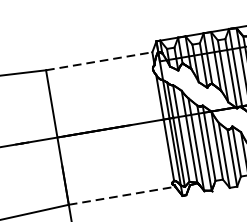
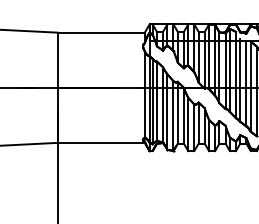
line: (99, 61) -> (101, 32), dashed -> solid
line: (122, 195) -> (101, 142), dashed -> solid

